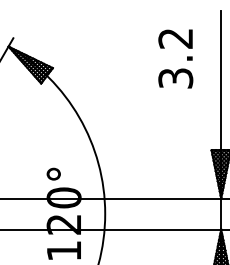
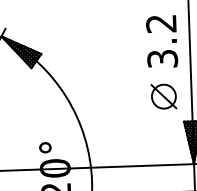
text: (175, 58) -> (161, 41), moved
part: (189, 120) -> (163, 96), added

